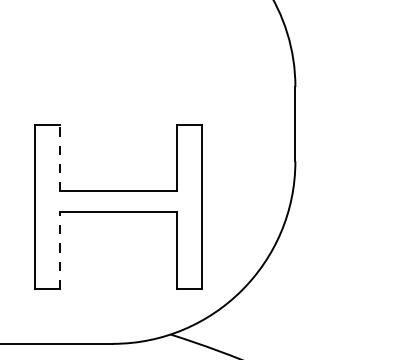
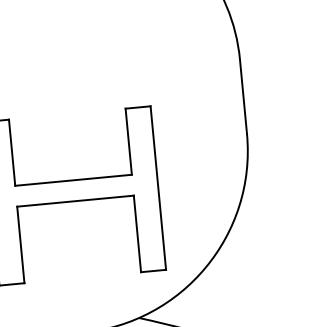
line: (59, 157) -> (11, 152), dashed -> solid
line: (59, 250) -> (20, 244), dashed -> solid

